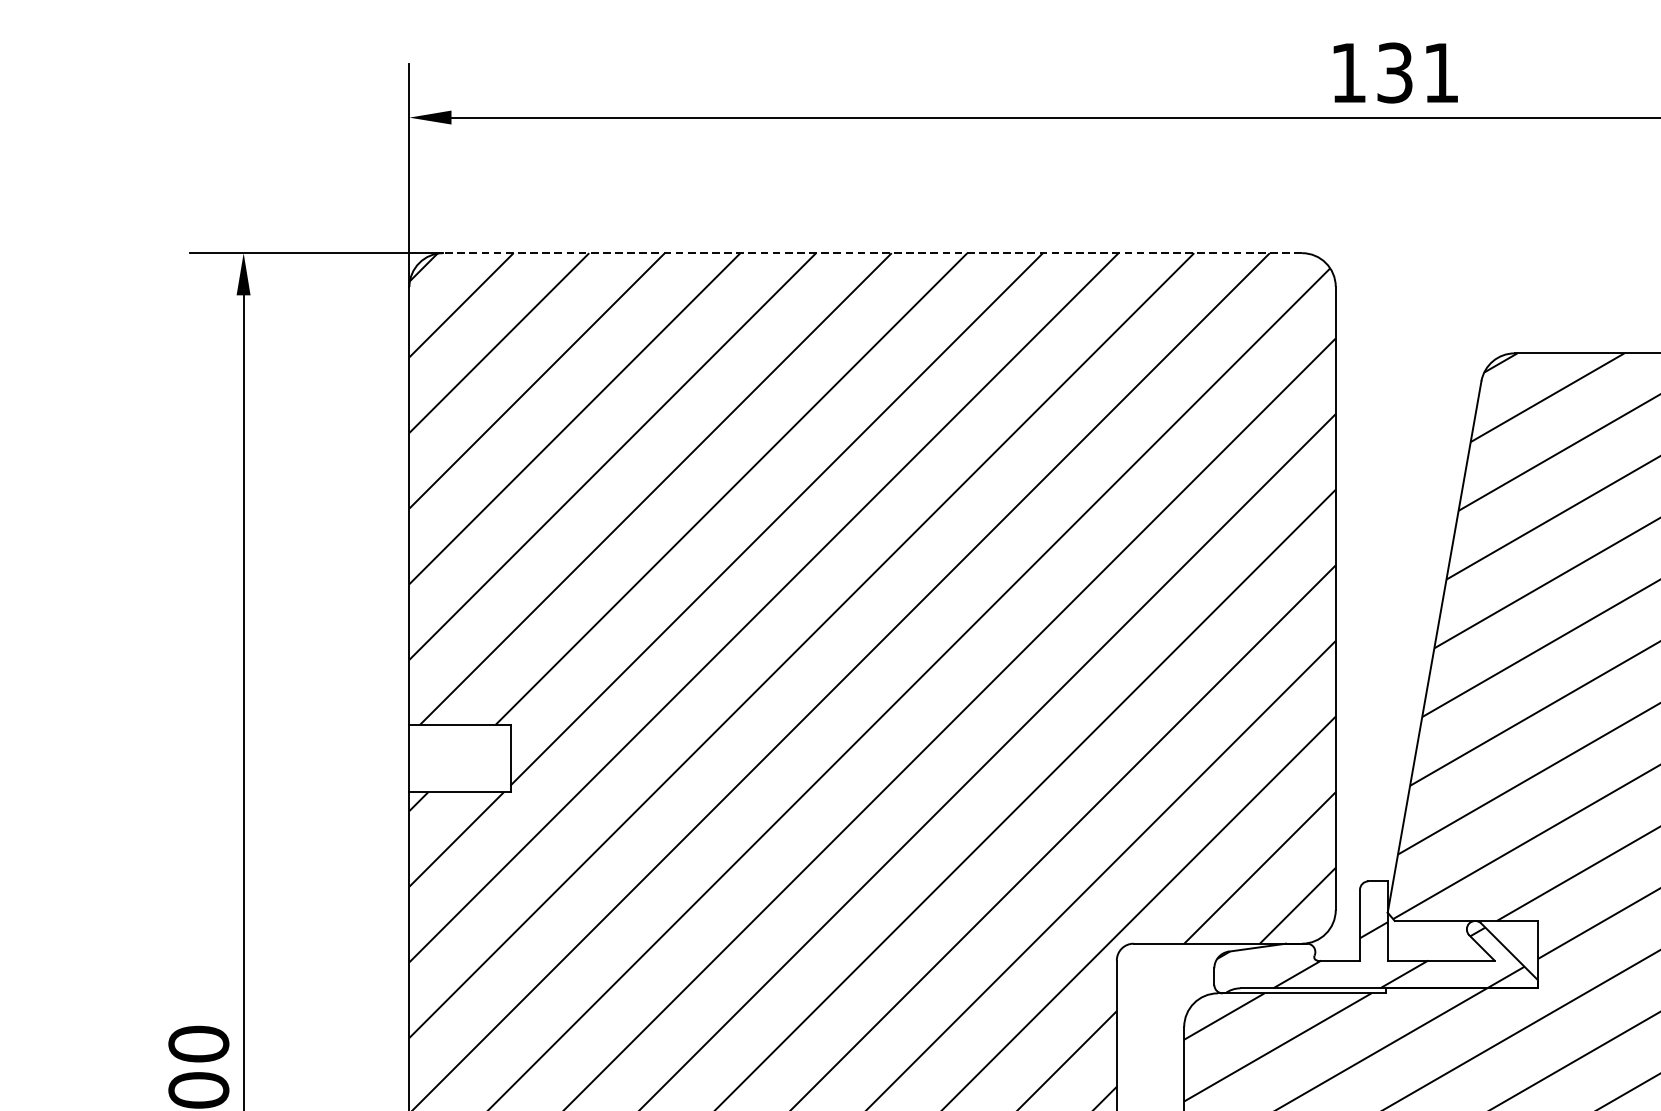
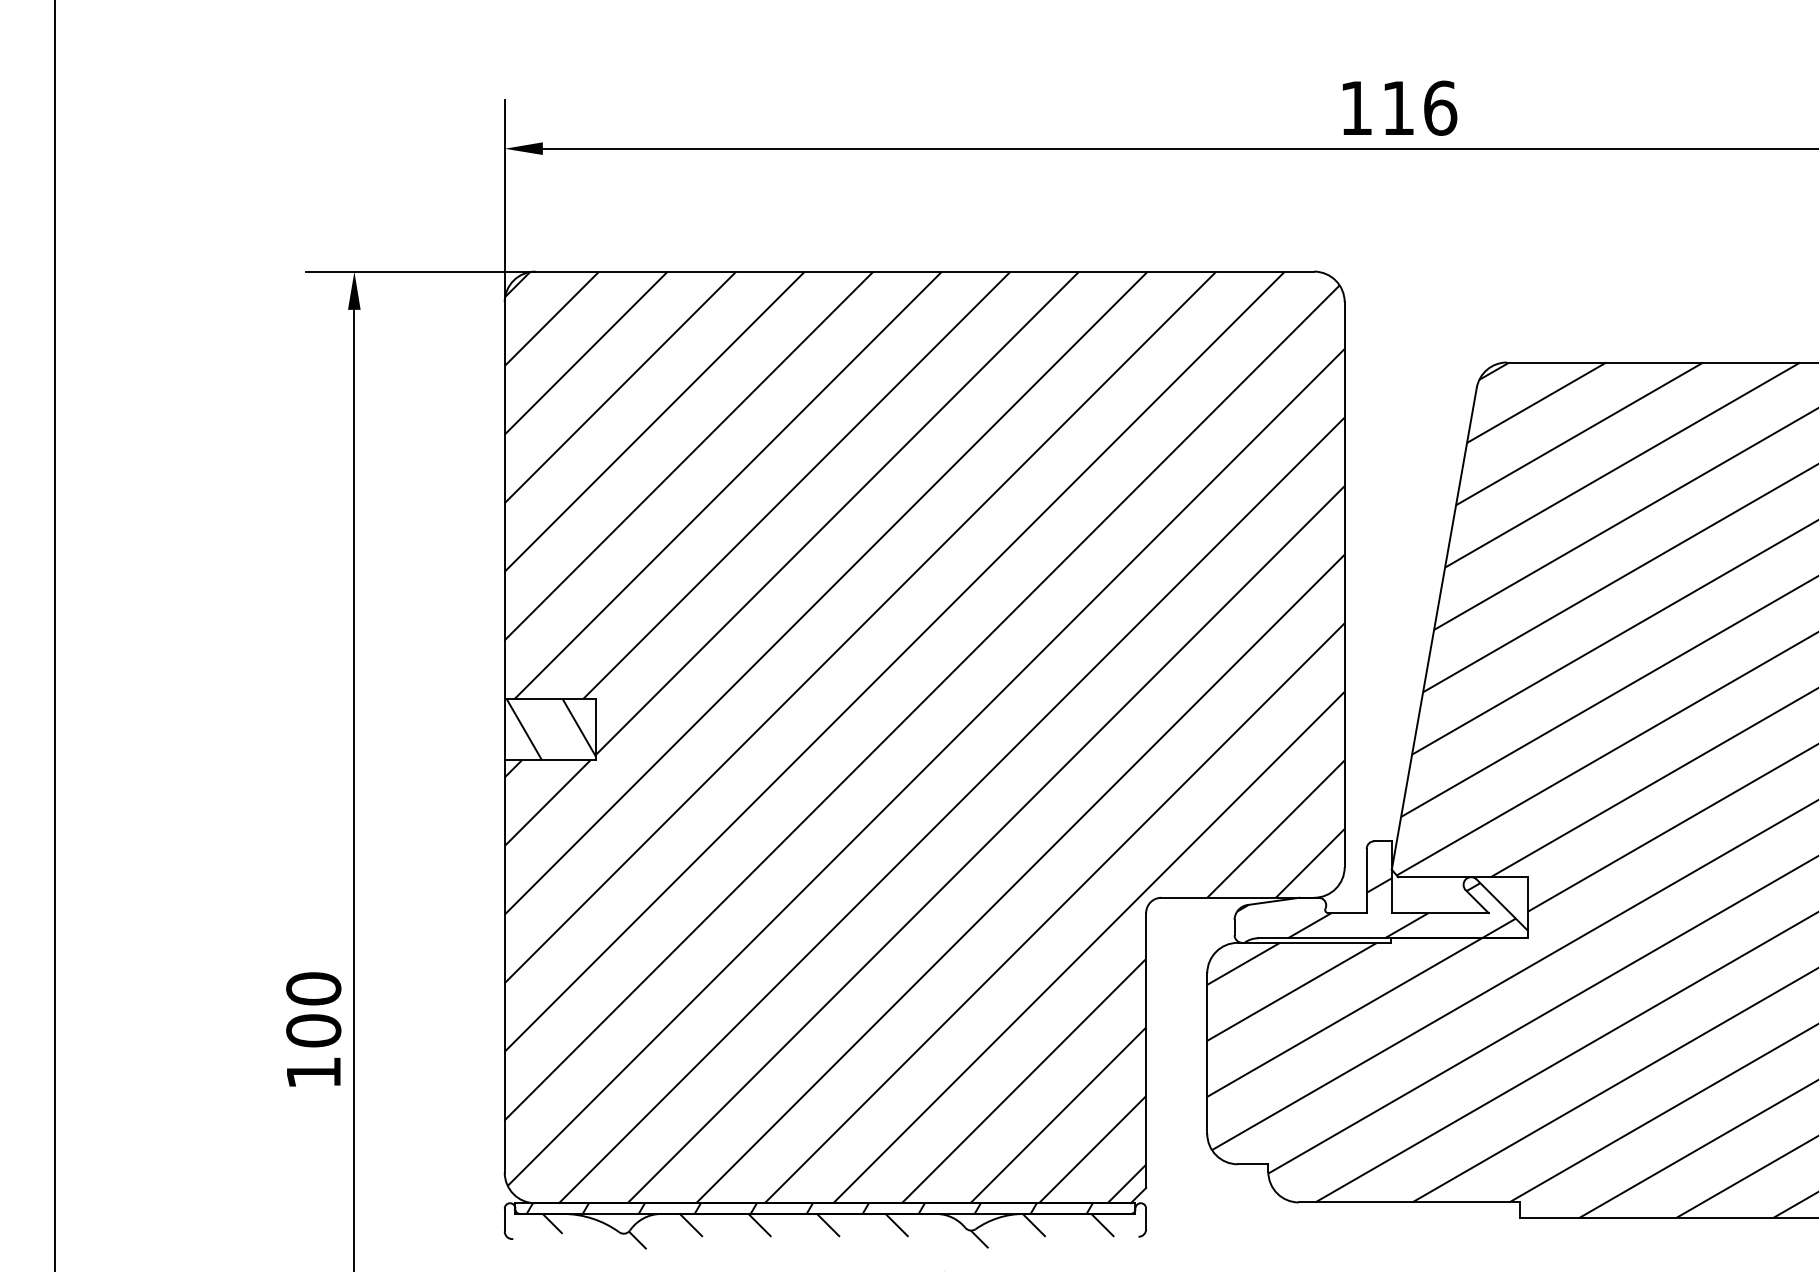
text: (1418, 72) -> (1419, 107), 131 -> 116
line: (872, 253) -> (924, 271), dashed -> solid
hatch: (461, 758) -> (551, 729), added

